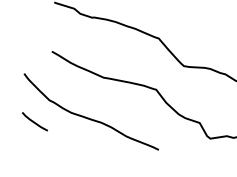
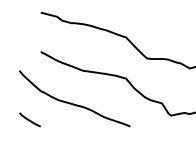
line: (34, 121) -> (29, 119), moved

